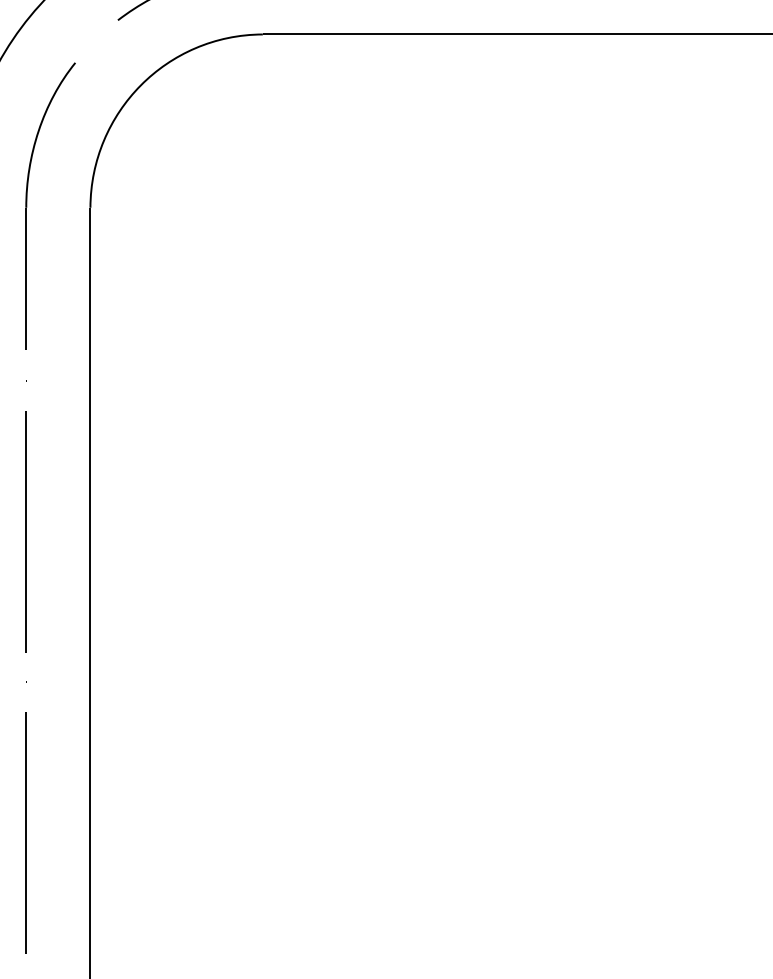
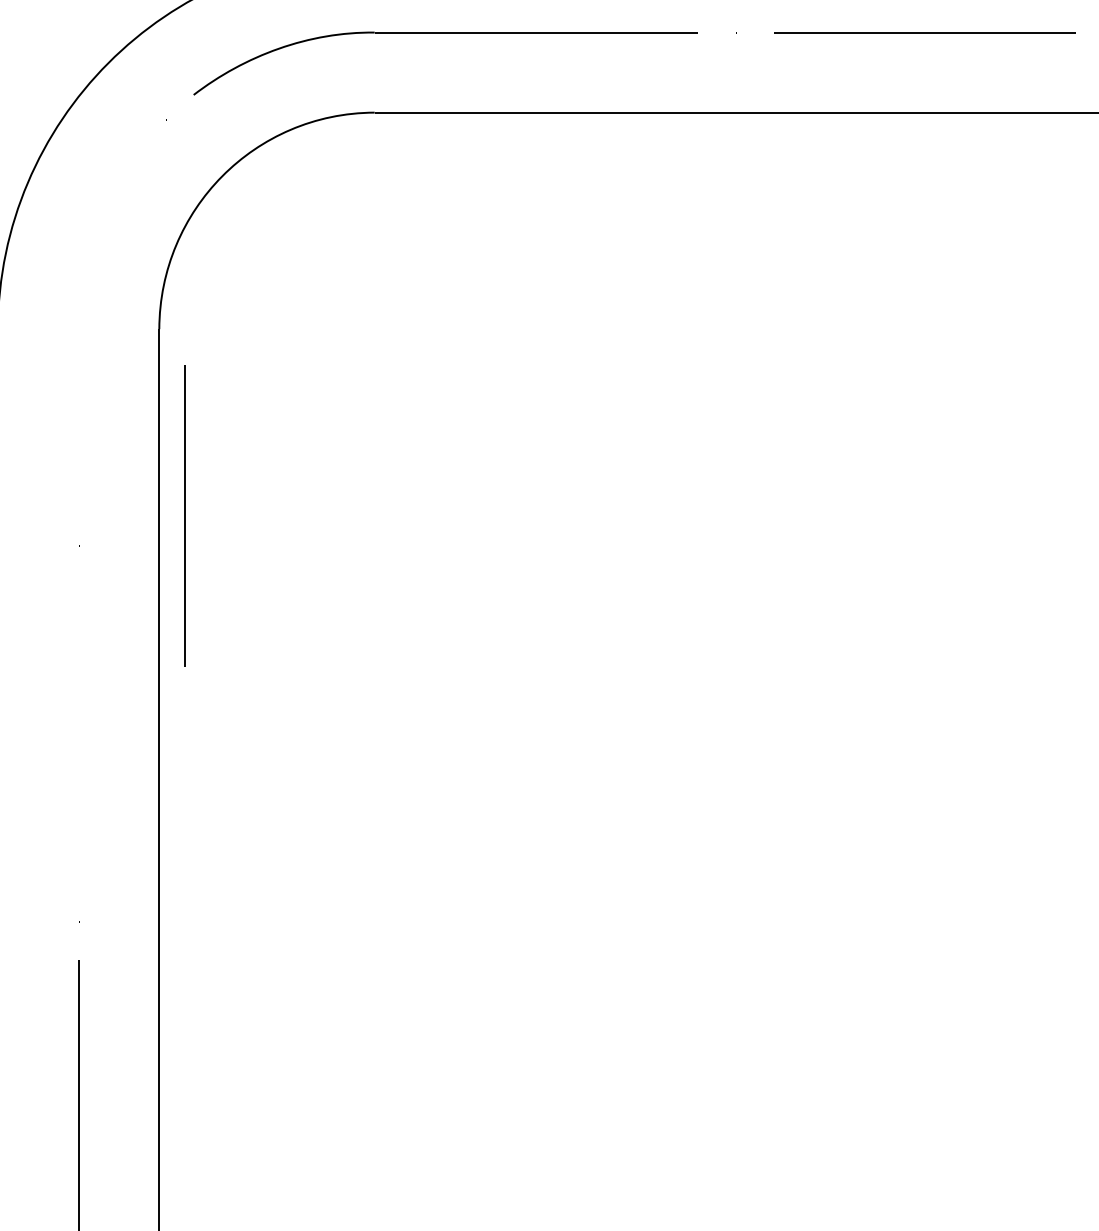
part: (27, 205) -> (80, 326), removed
line: (25, 531) -> (184, 515), moved

